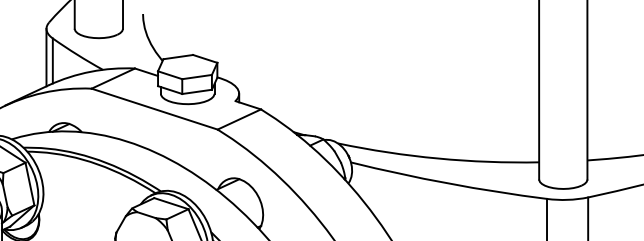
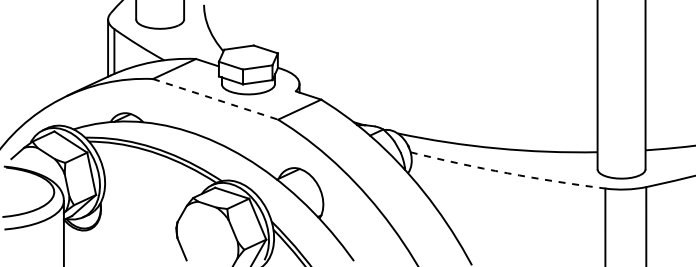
line: (154, 109) -> (215, 99), solid -> dashed
arc: (448, 183) -> (507, 173), solid -> dashed

